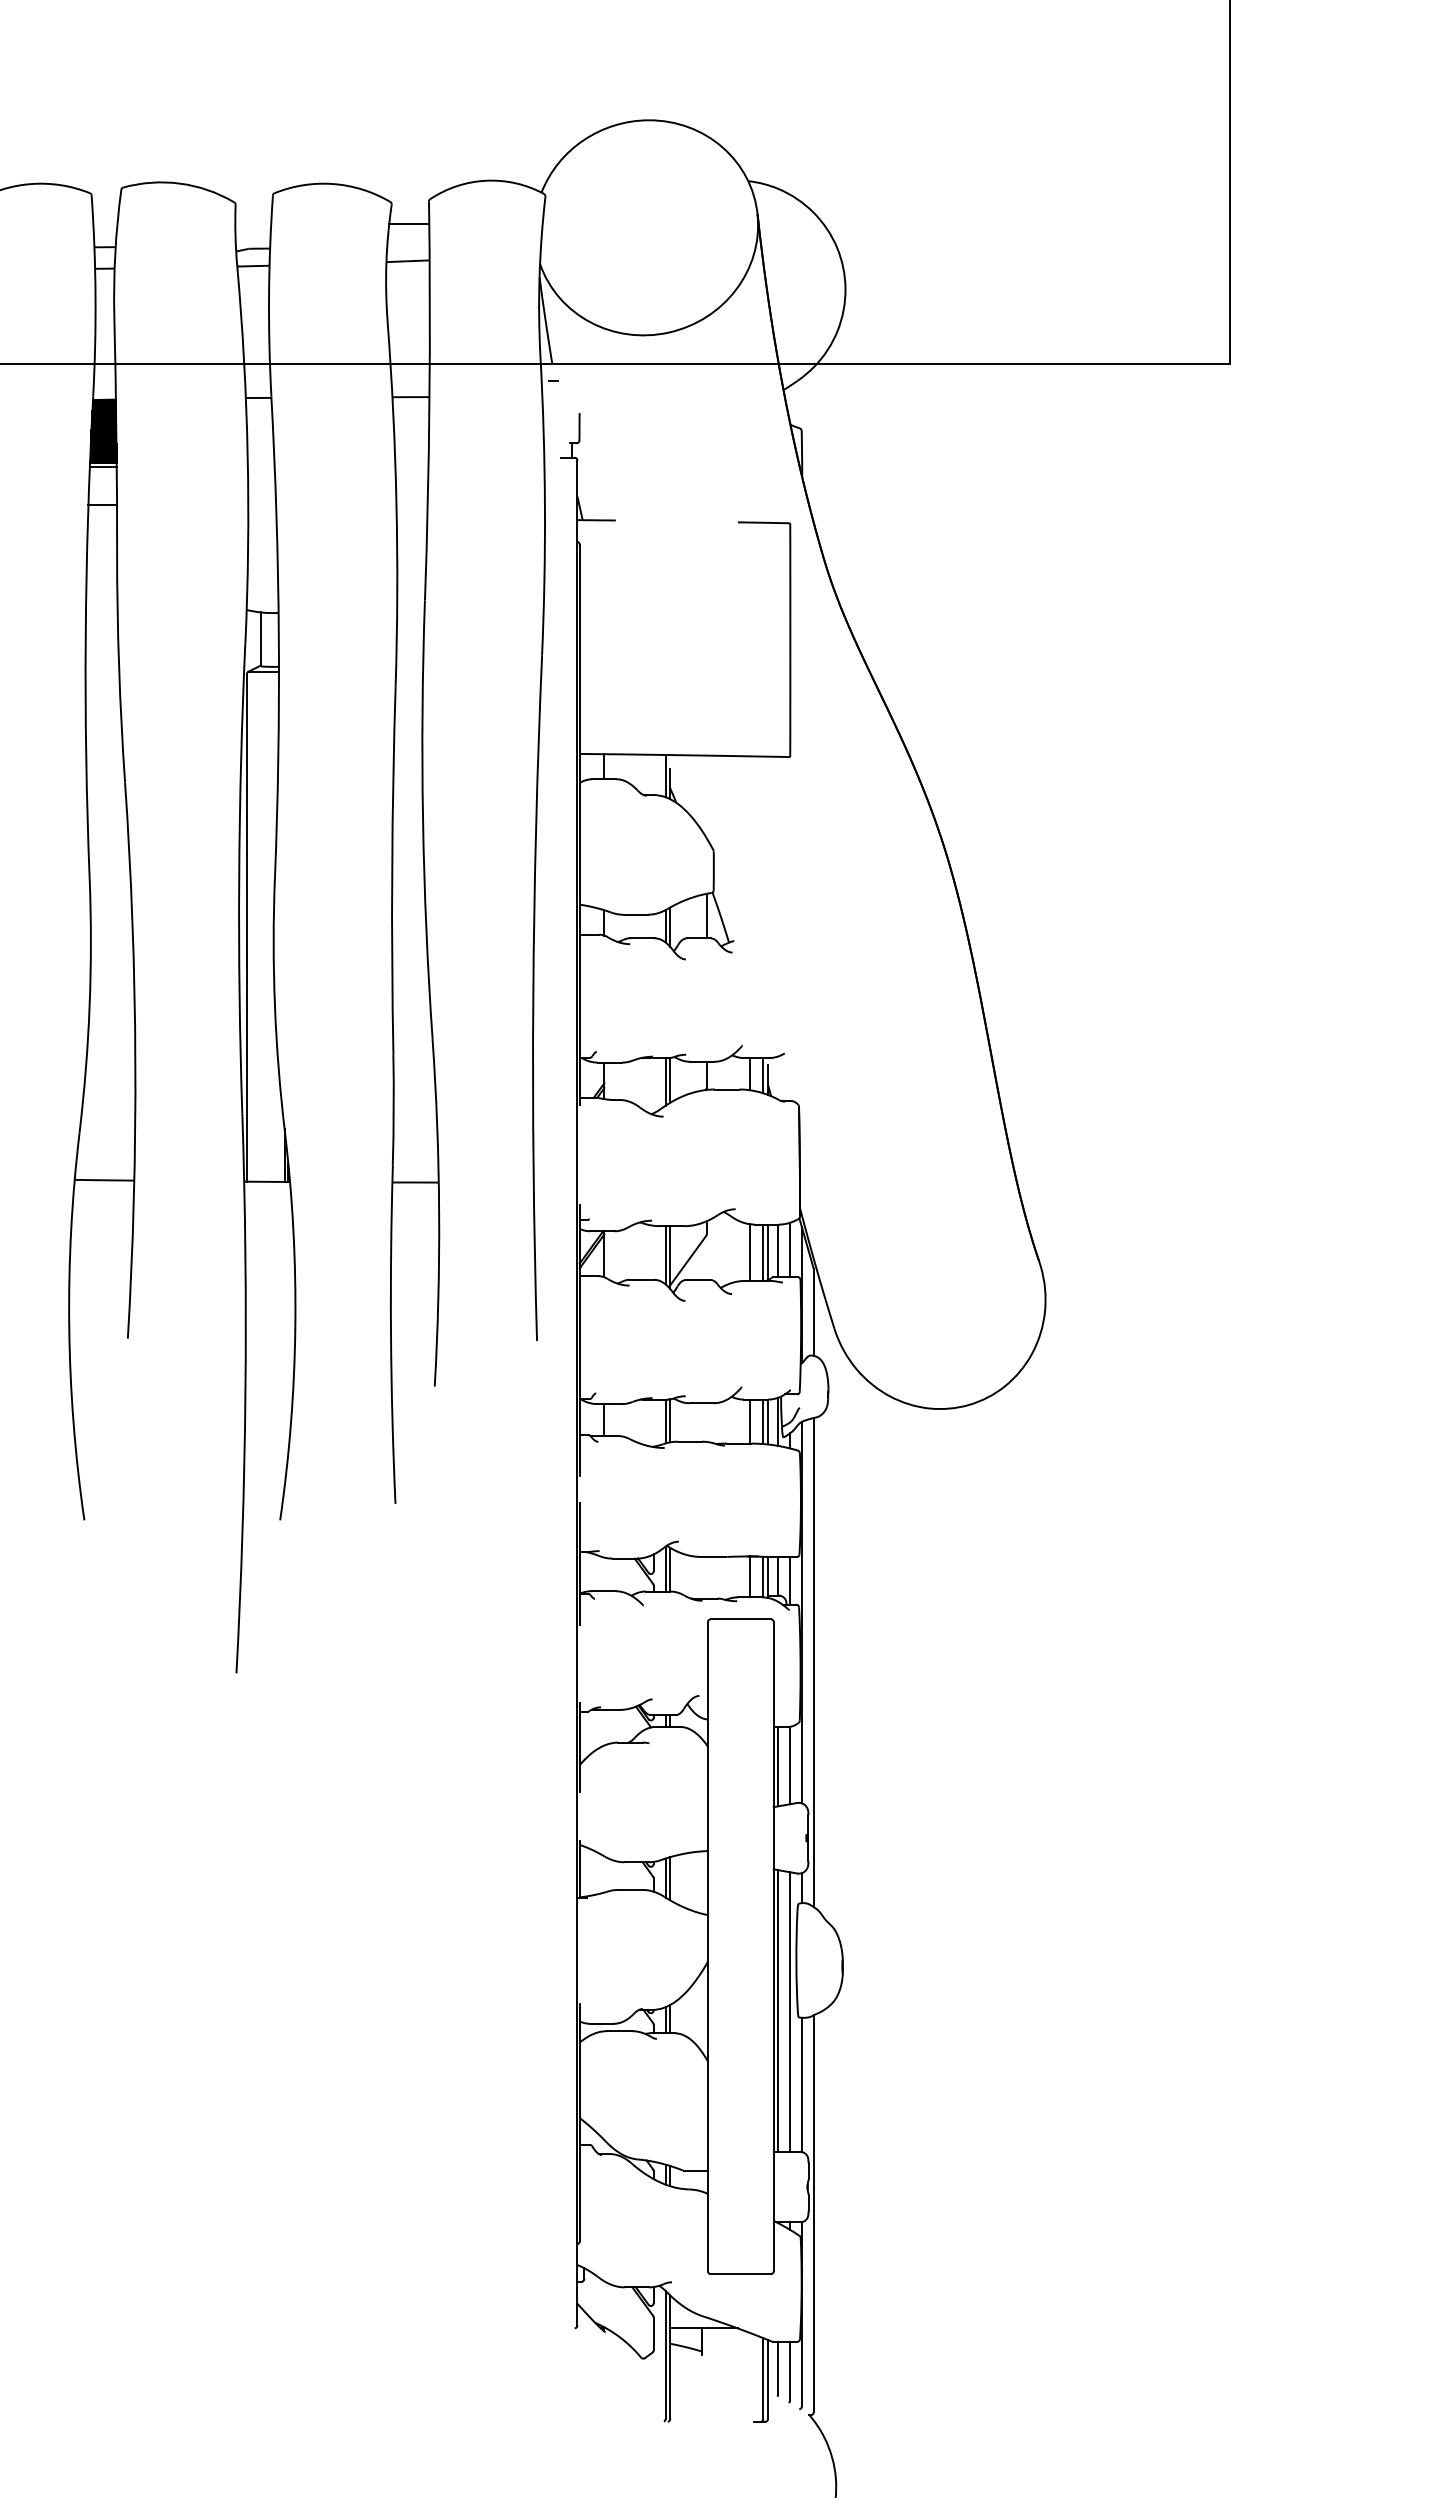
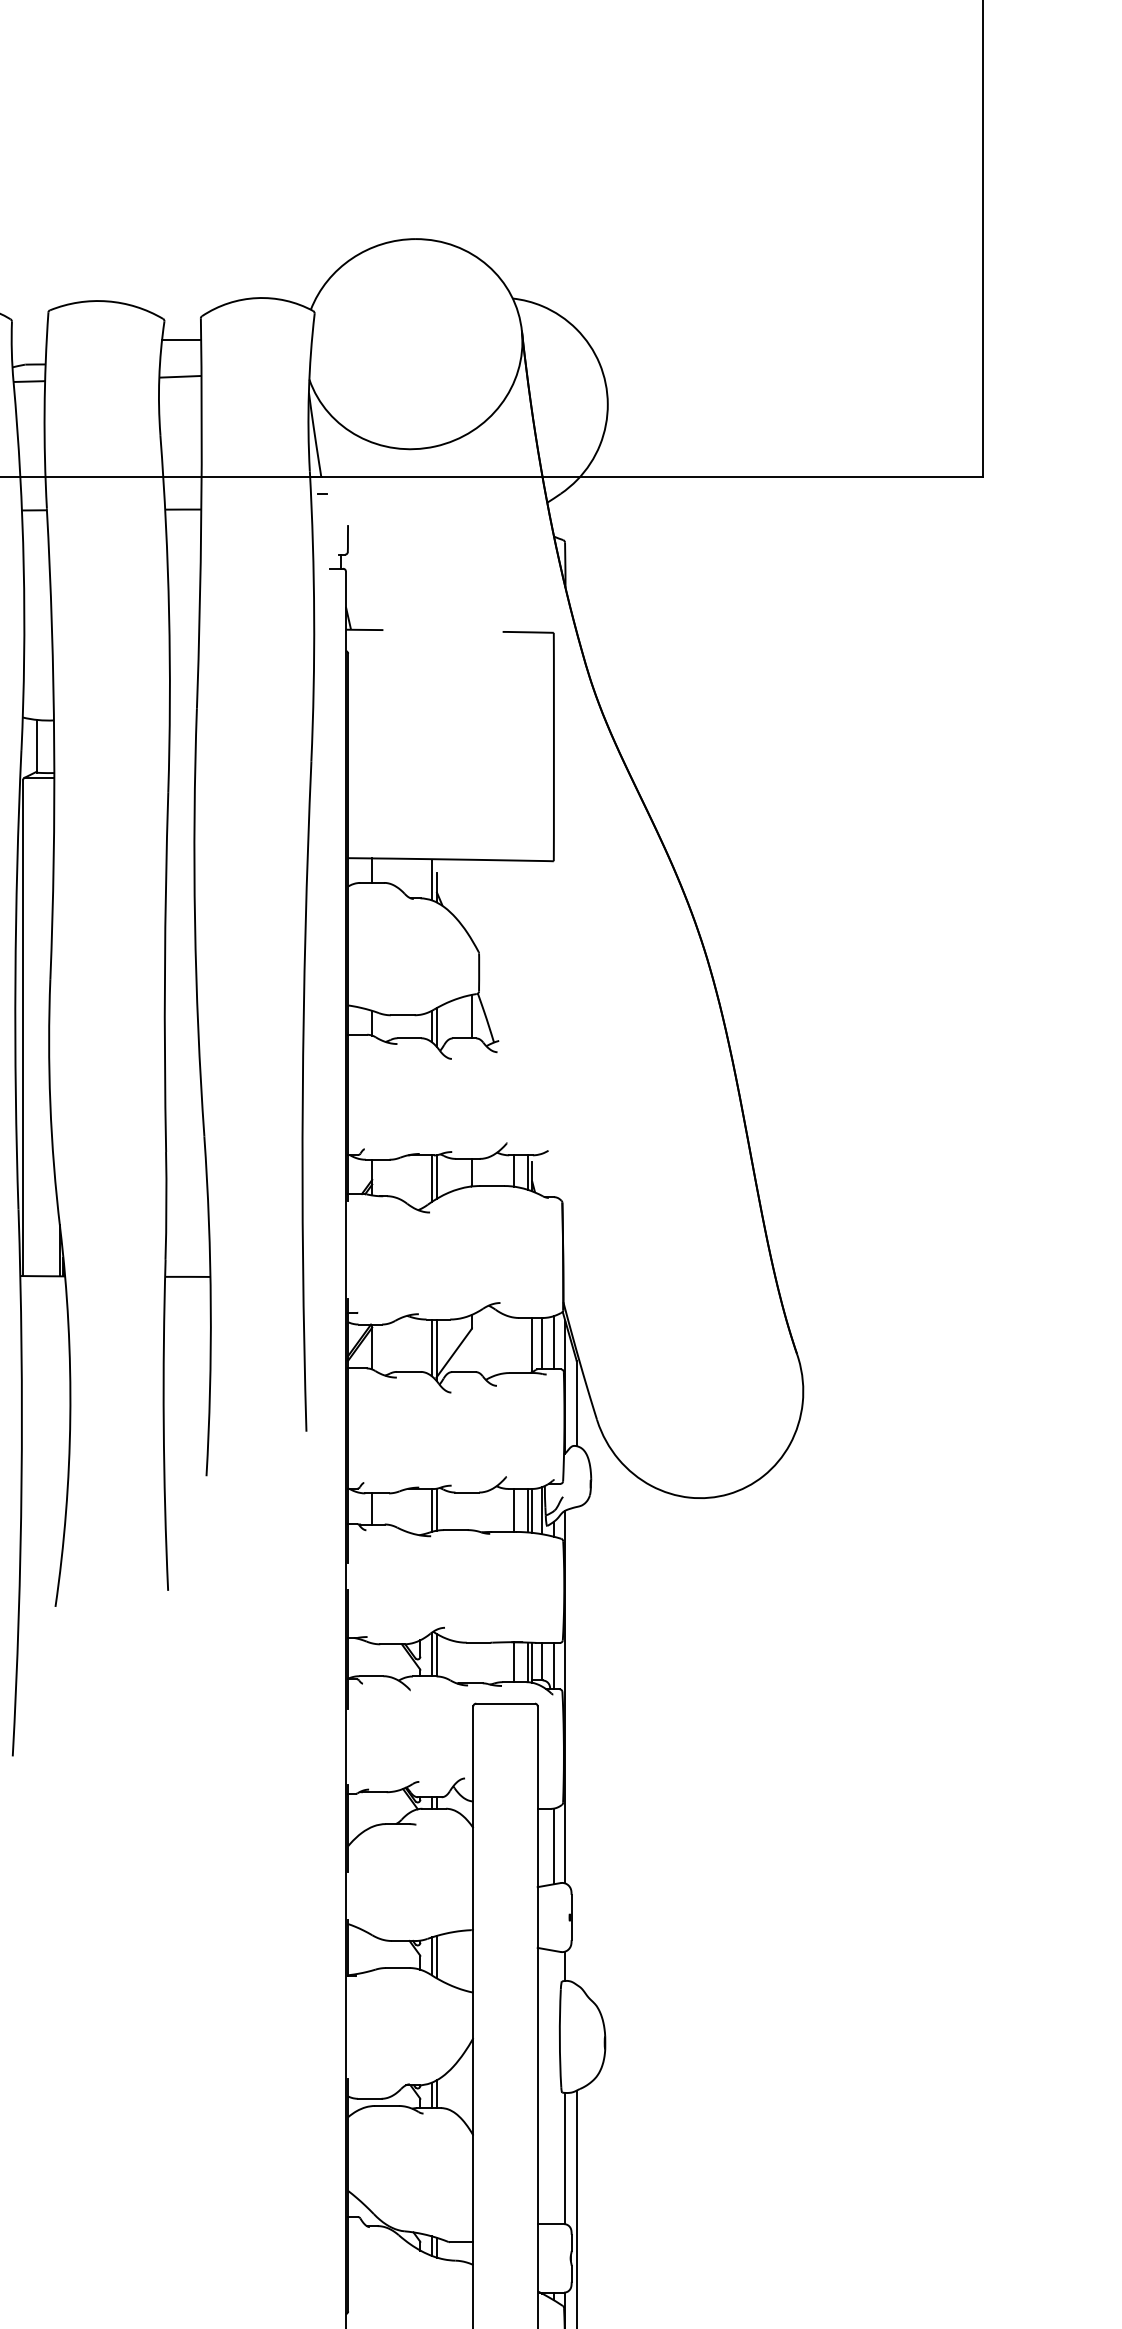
line: (749, 1252) -> (514, 1345), removed
line: (763, 1252) -> (527, 1345), removed
line: (813, 1662) -> (576, 1745), removed
line: (778, 1766) -> (542, 1847), removed
line: (778, 2011) -> (542, 2086), removed
line: (790, 2012) -> (554, 2087), removed

